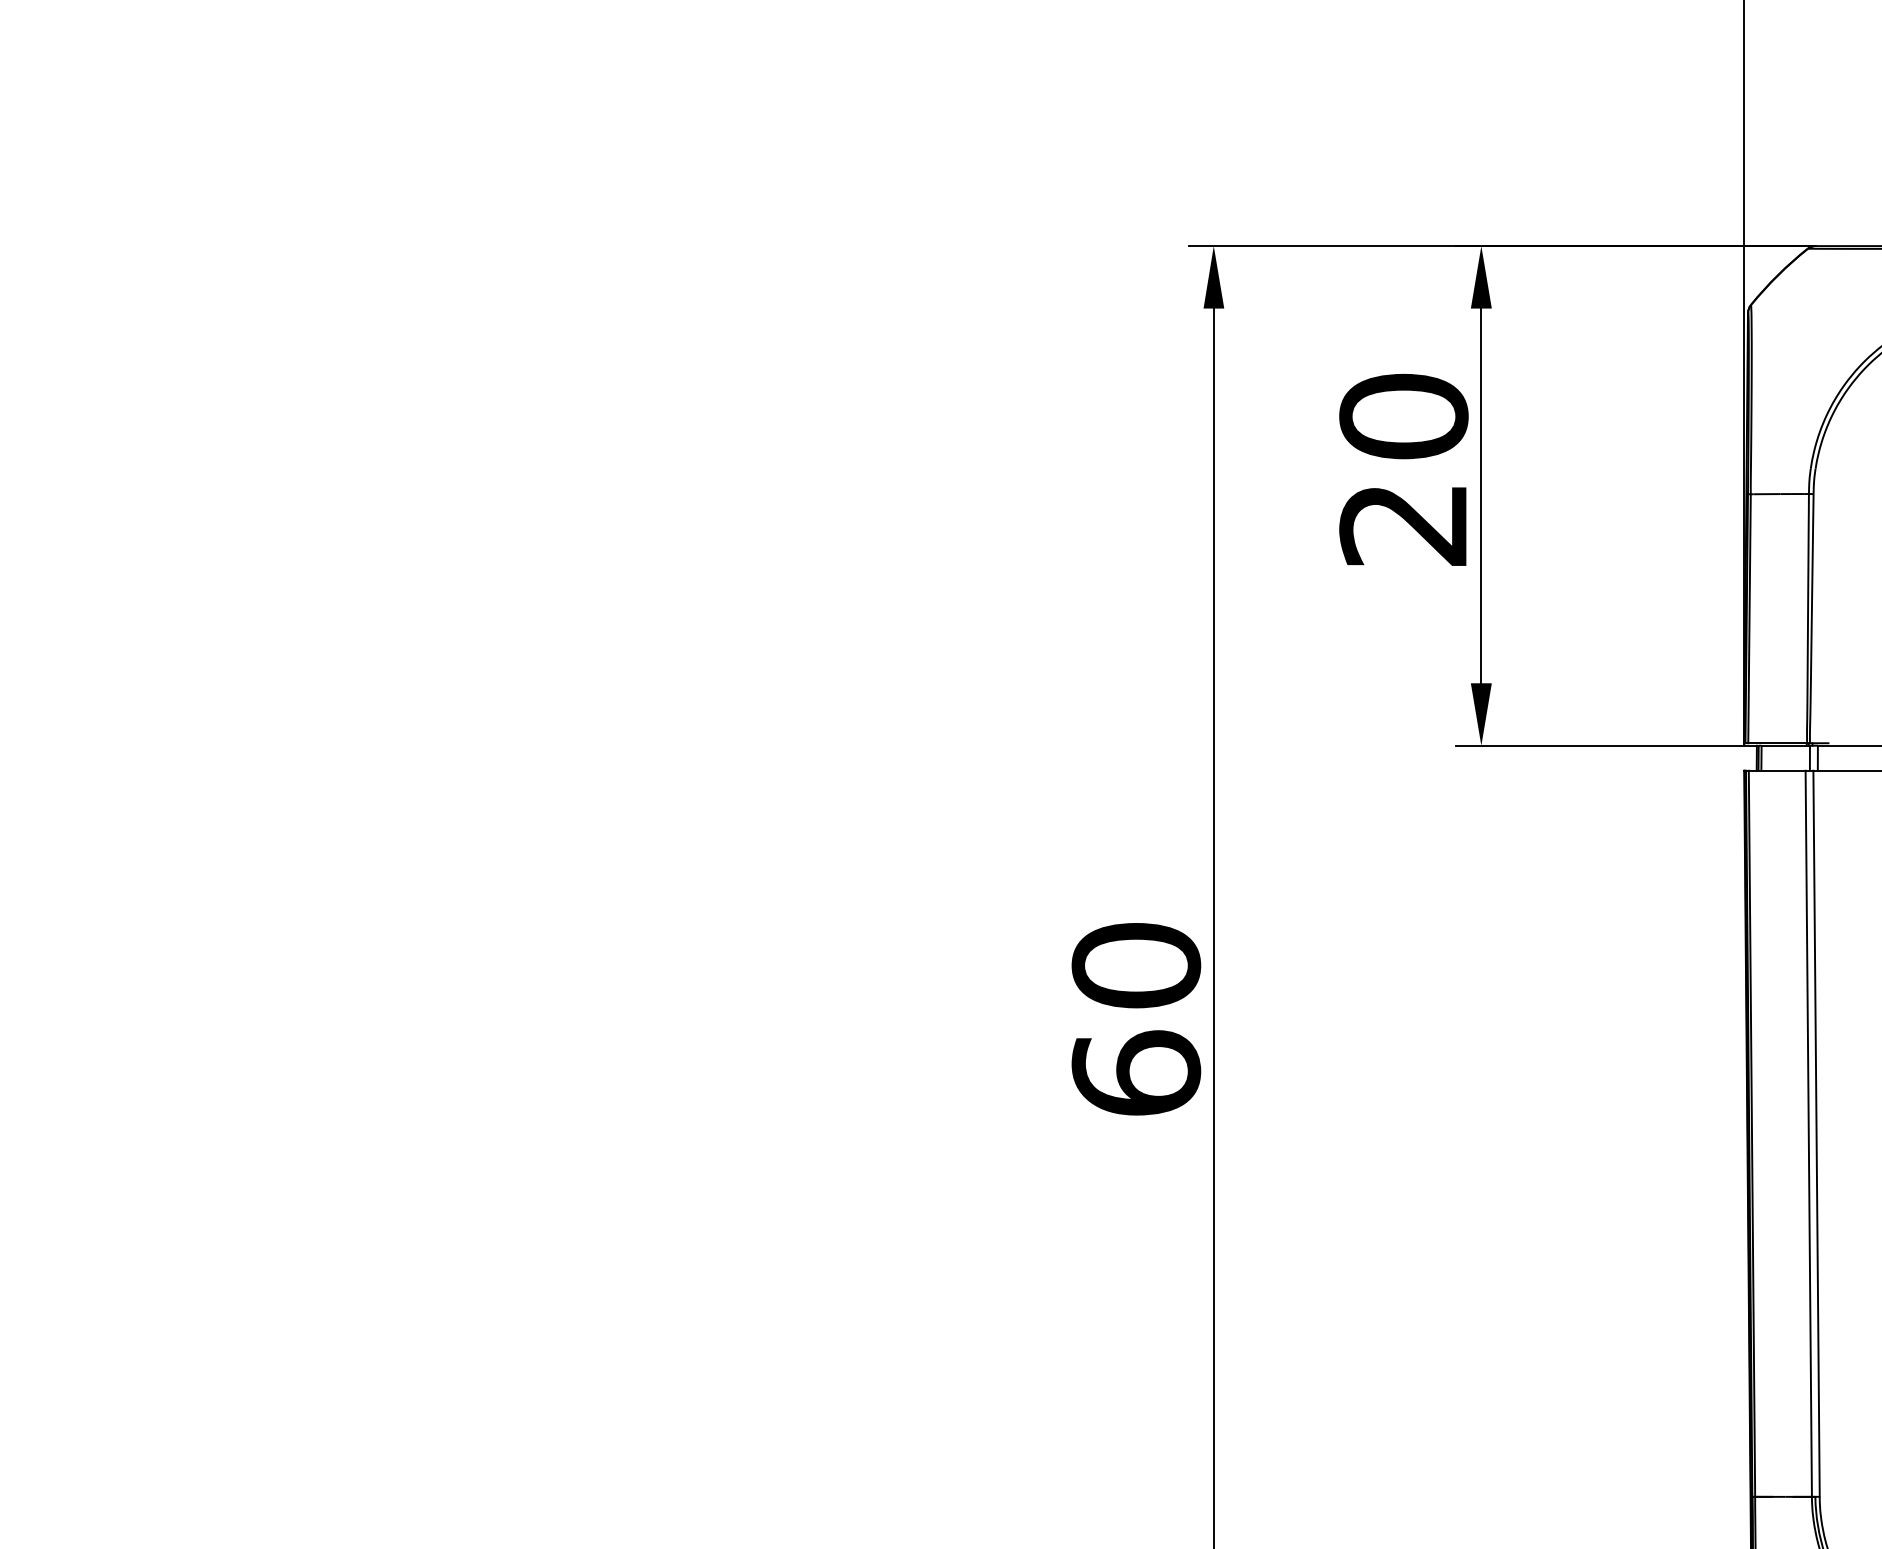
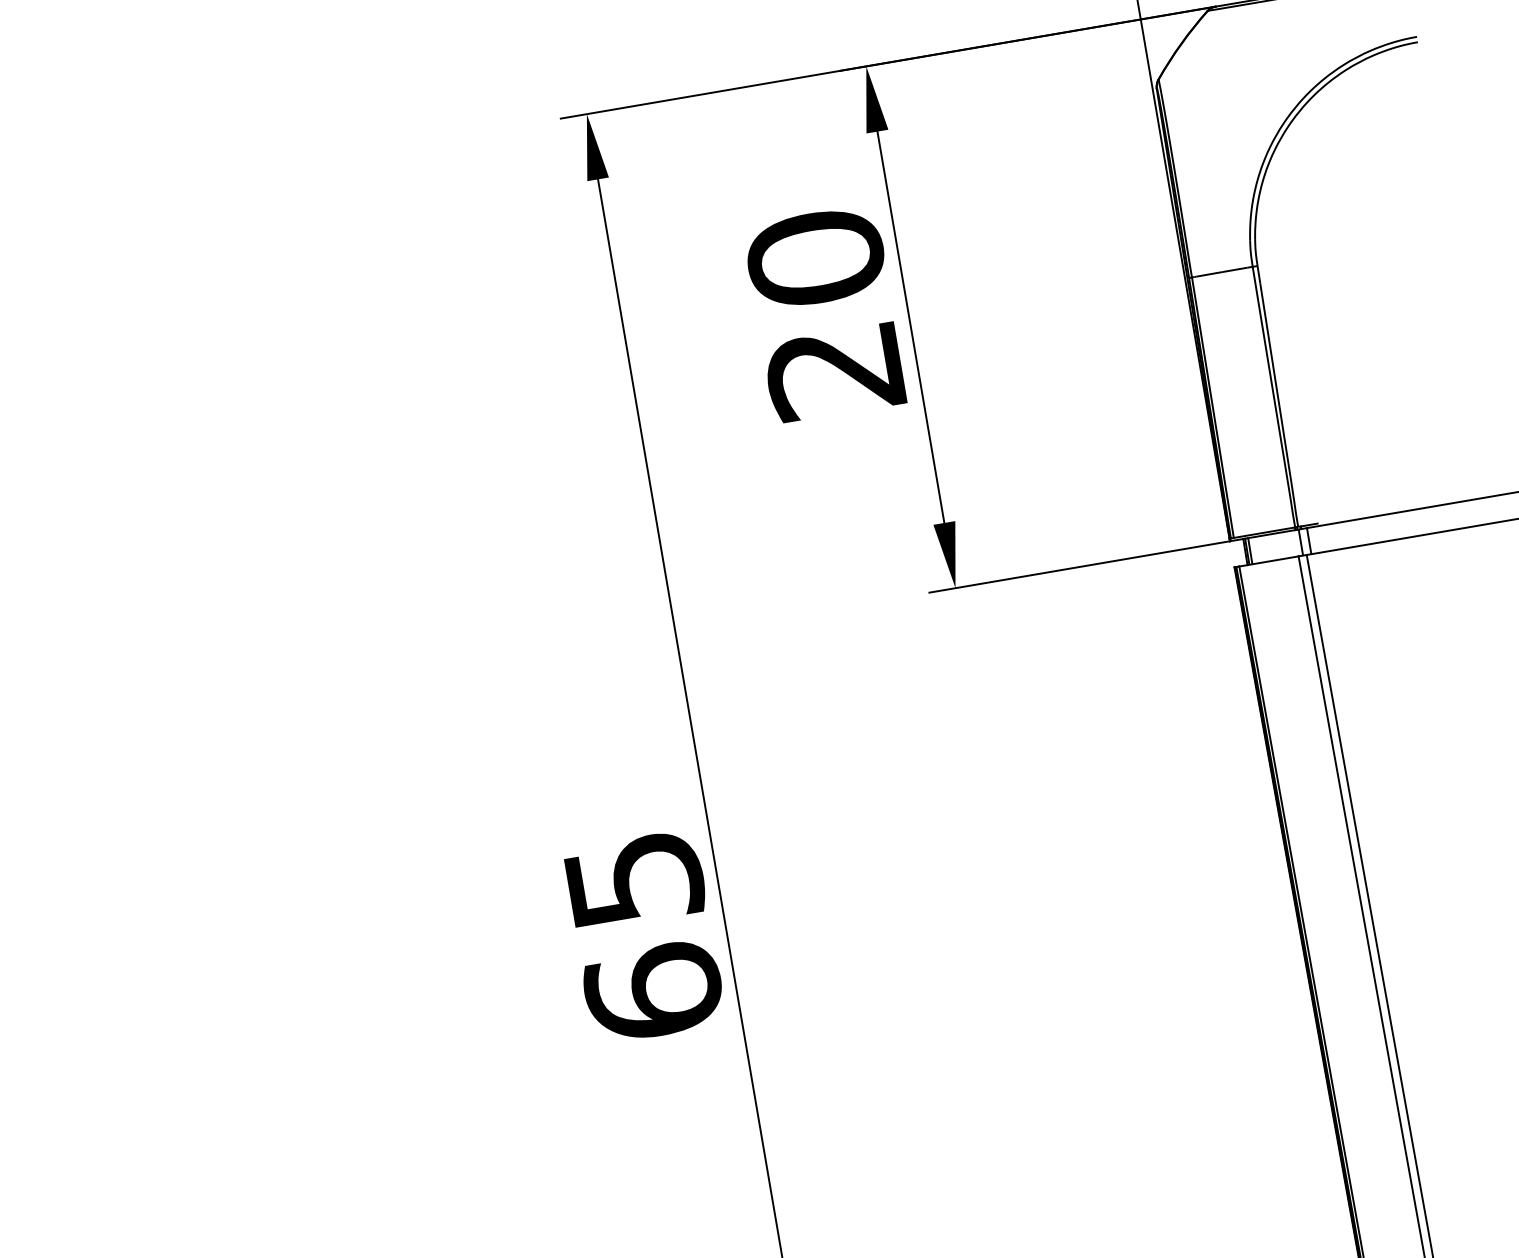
text: (1136, 965) -> (634, 879), 60 -> 65

